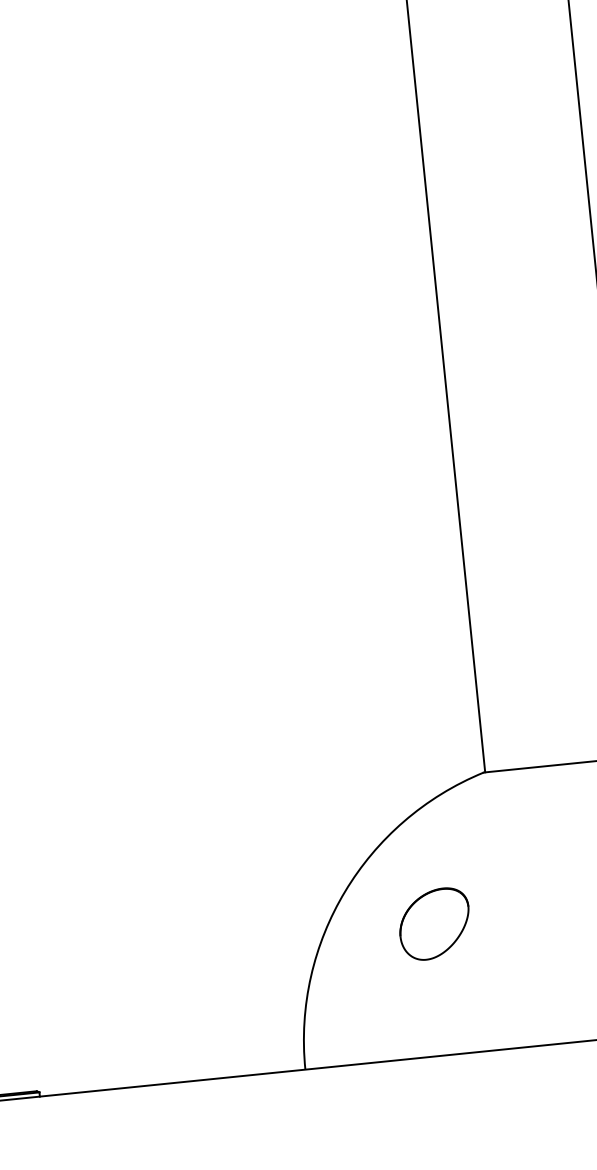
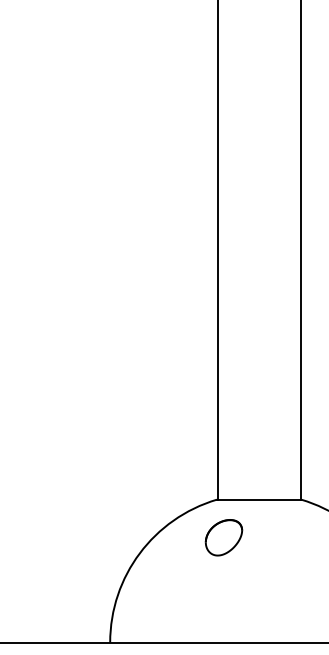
part: (433, 923) -> (223, 537), moved

